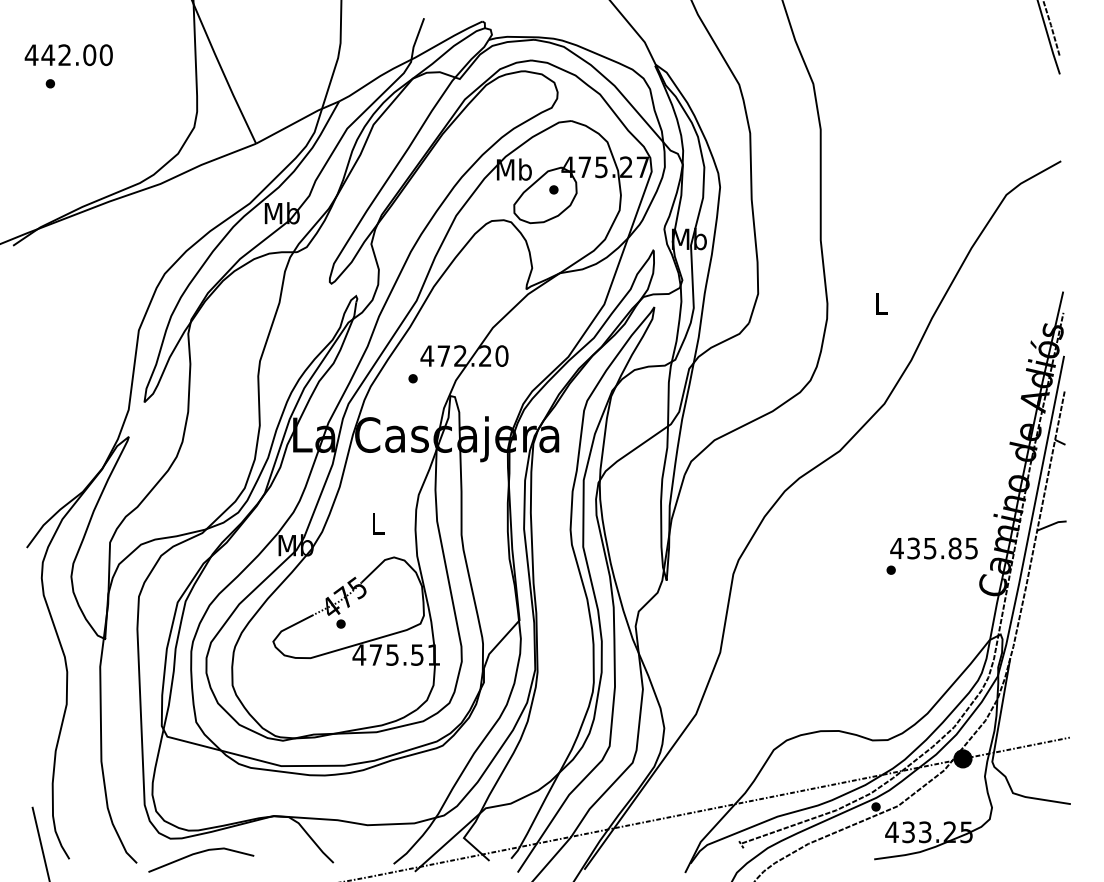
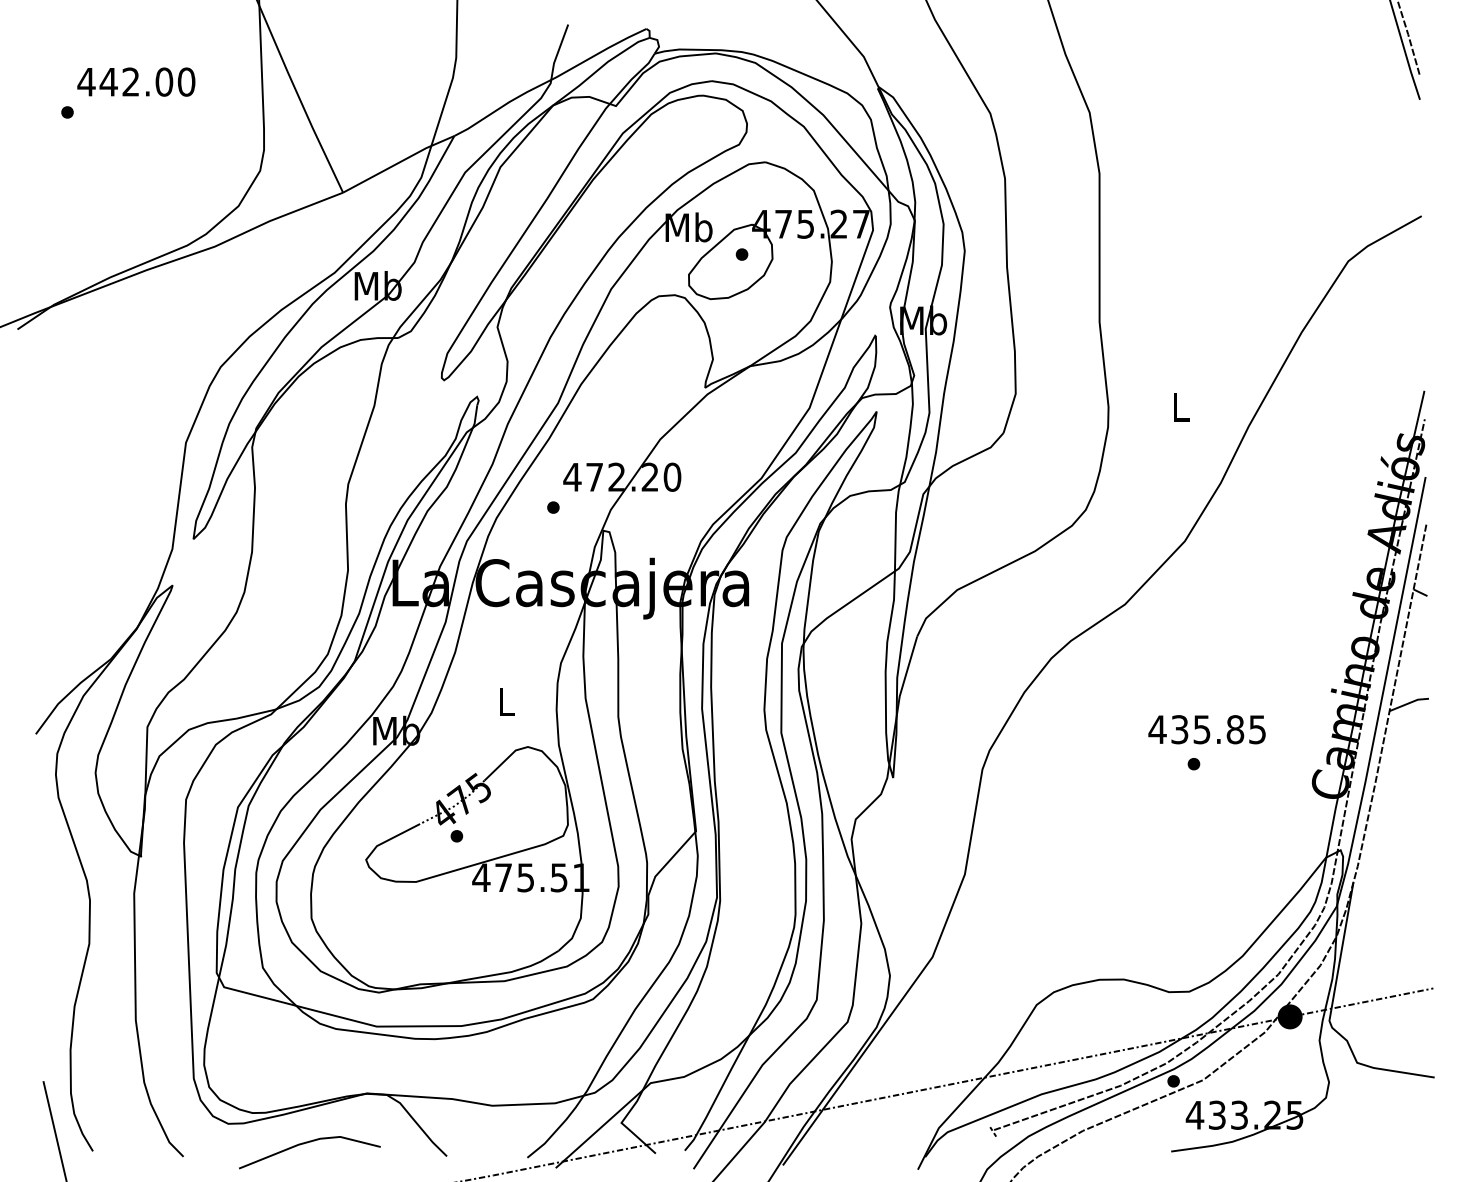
text: (68, 55) -> (135, 82), moved
text: (933, 548) -> (1206, 729), moved
line: (200, 853) -> (308, 1143), moved

